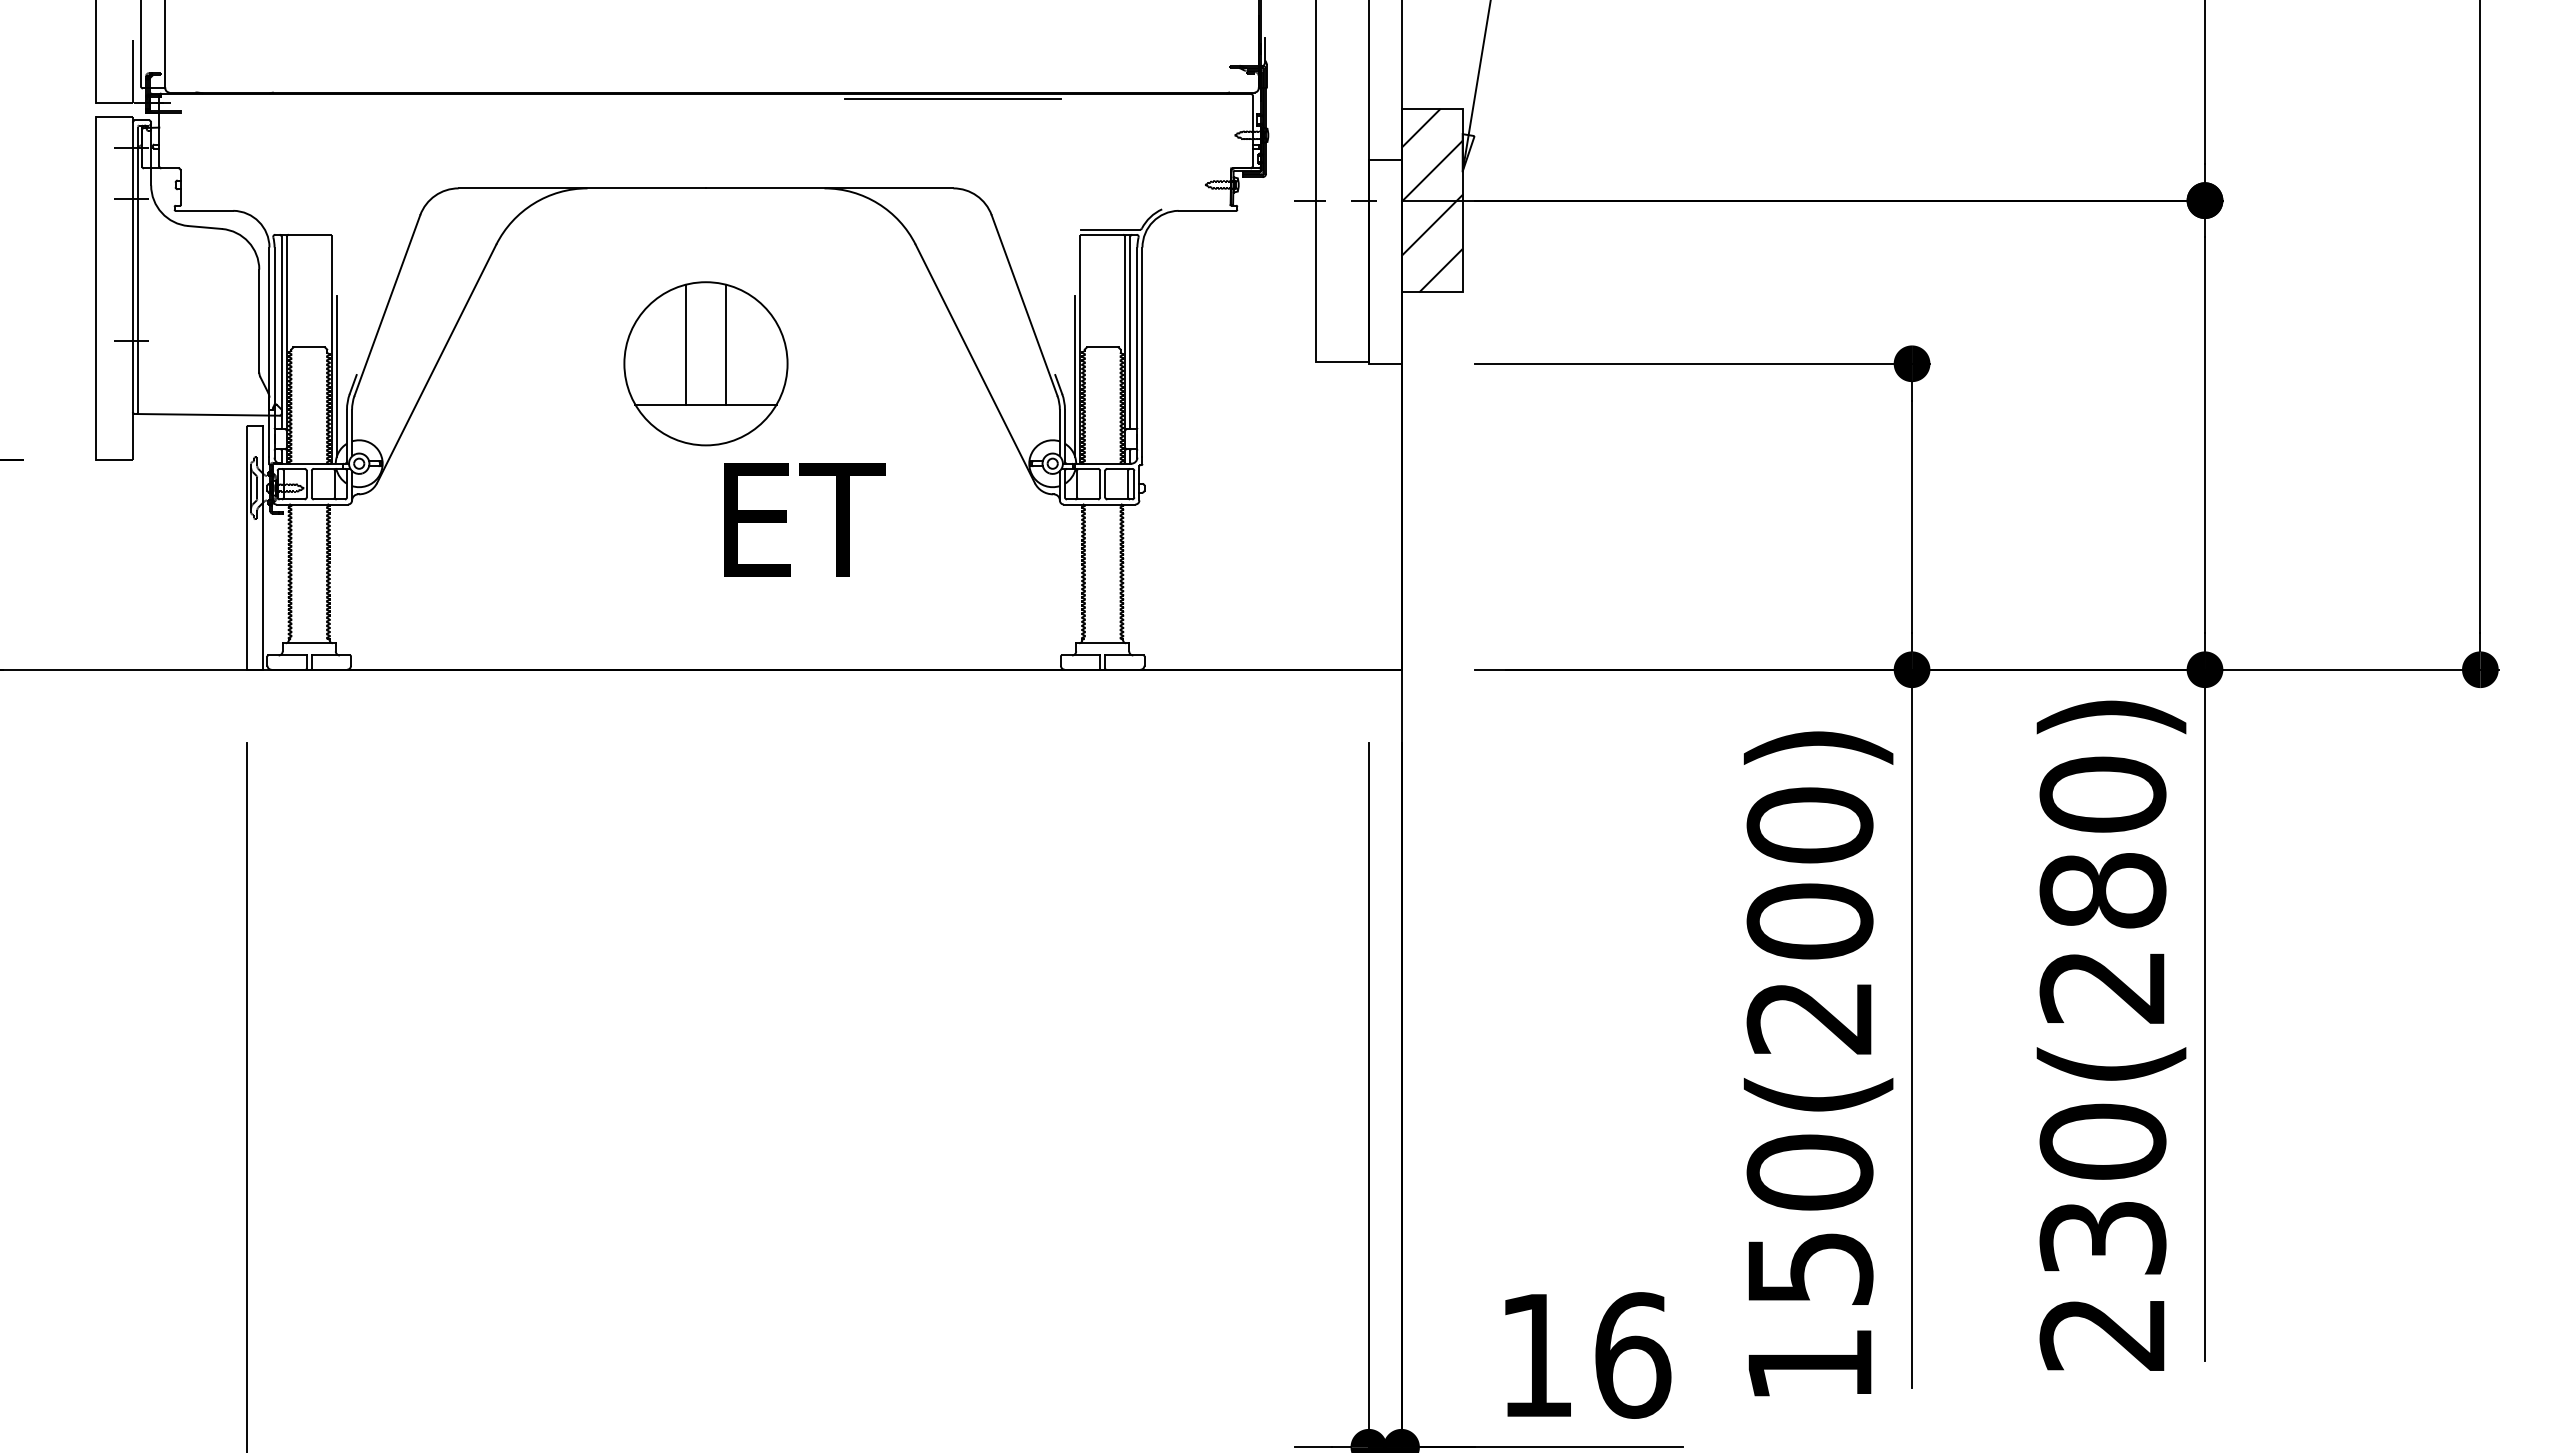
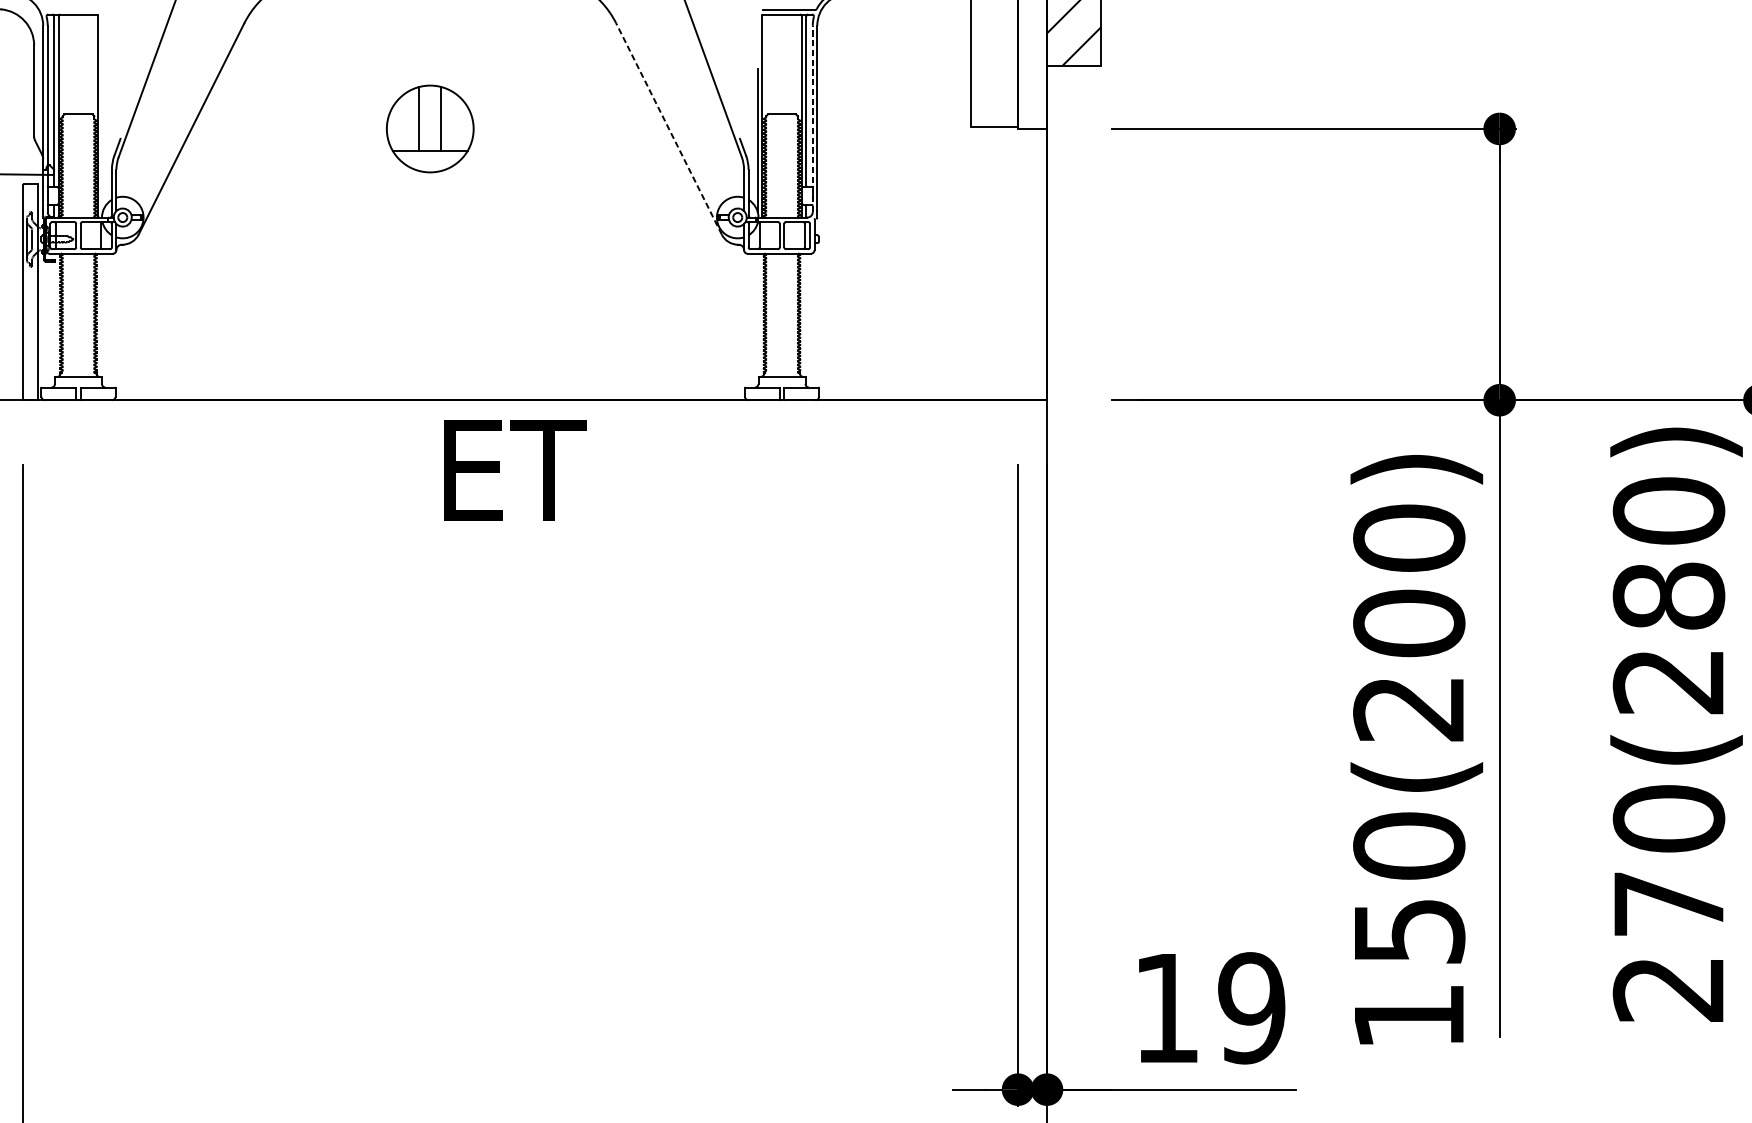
line: (1137, 352) -> (812, 118), solid -> dashed
part: (705, 363) -> (429, 128), size x0.6
line: (975, 363) -> (669, 128), solid -> dashed
line: (336, 376) -> (102, 140), removed
text: (804, 519) -> (514, 470), moved
text: (2102, 1238) -> (1668, 904), 230(280) -> 270(280)
text: (1632, 1355) -> (1251, 1008), 16 -> 19

